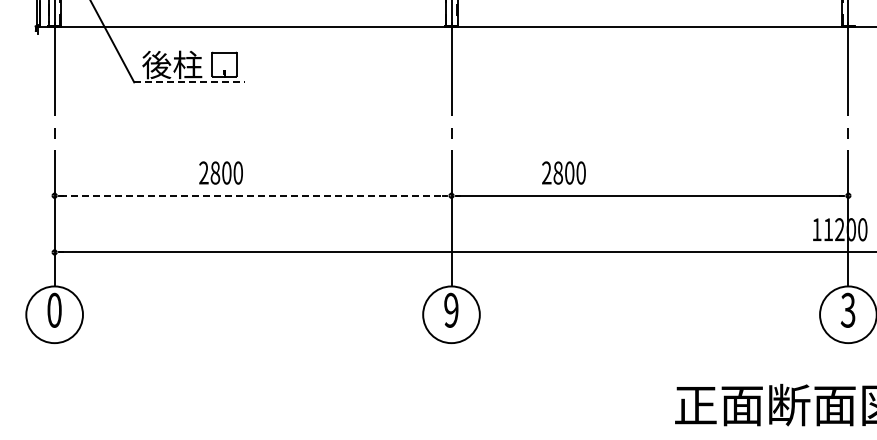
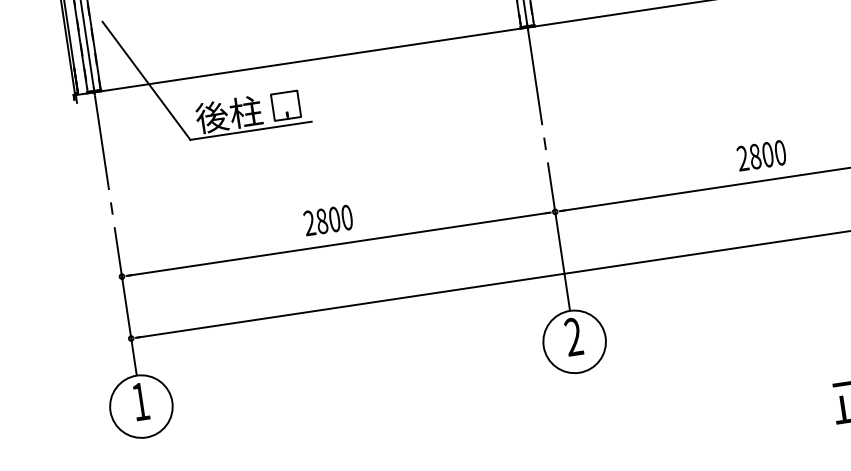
line: (189, 82) -> (250, 131), dashed -> solid
text: (220, 172) -> (327, 219), moved
text: (563, 172) -> (761, 155), moved
line: (253, 195) -> (339, 243), dashed -> solid
text: (54, 309) -> (140, 400), 0 -> 1
text: (451, 310) -> (573, 337), 9 -> 2

